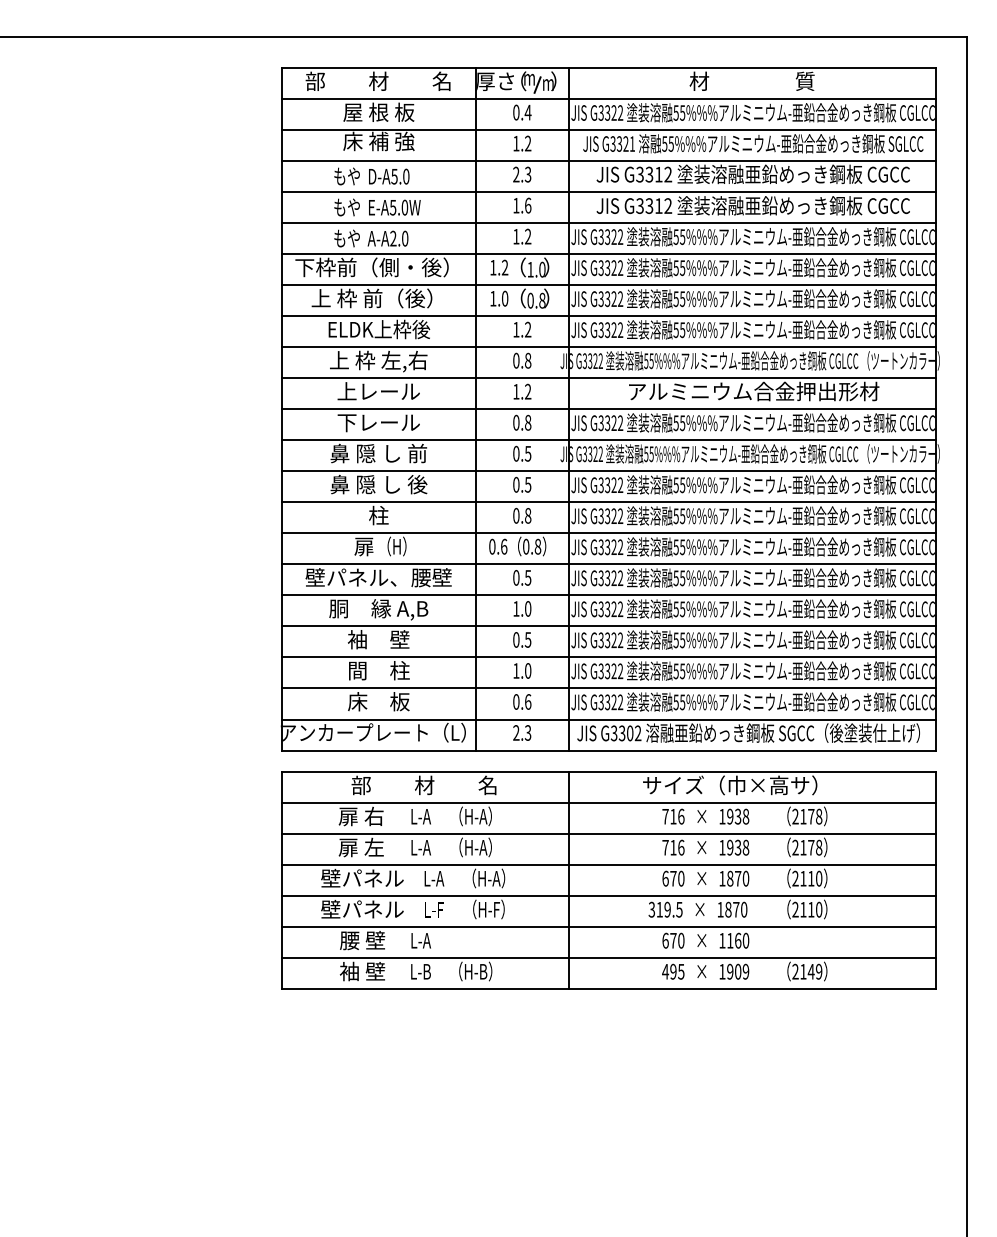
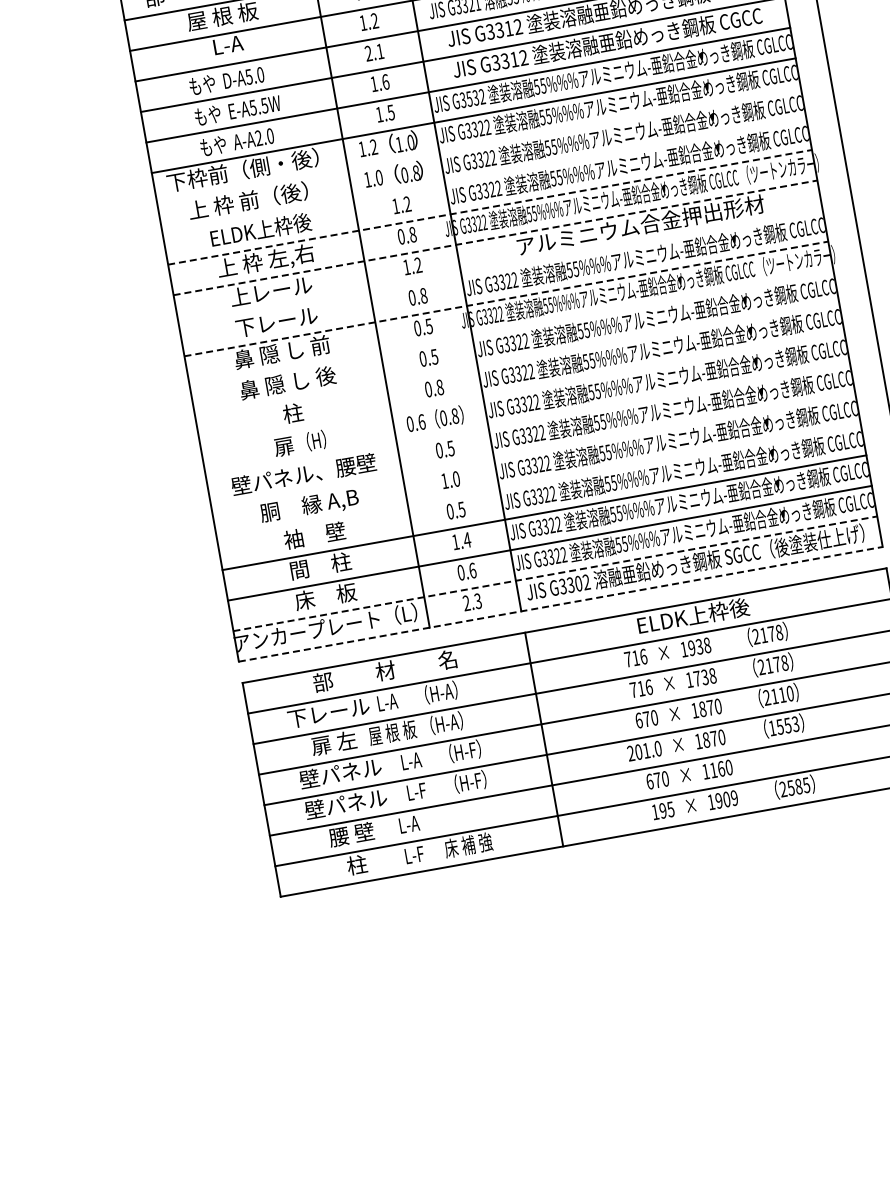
text: (378, 141) -> (227, 45), 床 補 強 -> L-A
text: (527, 174) -> (379, 51), 2.3 -> 2.1
text: (404, 207) -> (264, 105), E-A5.0W -> E-A5.5W
text: (527, 236) -> (390, 112), 1.2 -> 1.5
text: (610, 236) -> (472, 97), G3322 -> G3532
line: (608, 285) -> (478, 146), removed
line: (608, 316) -> (484, 177), removed
line: (608, 347) -> (489, 207), solid -> dashed
line: (608, 378) -> (495, 238), solid -> dashed
line: (608, 409) -> (500, 268), removed
line: (608, 440) -> (506, 299), solid -> dashed
line: (608, 471) -> (511, 329), removed
line: (608, 502) -> (516, 360), removed
line: (608, 533) -> (522, 390), removed
line: (608, 564) -> (527, 421), removed
line: (608, 595) -> (533, 451), removed
line: (608, 626) -> (538, 482), removed
text: (527, 670) -> (466, 539), 1.0 -> 1.4
line: (608, 719) -> (554, 573), solid -> dashed
line: (608, 750) -> (560, 604), solid -> dashed
text: (730, 785) -> (686, 617), サイズ（巾×高サ） -> ELDK上枠後
text: (361, 816) -> (328, 712), 扉 右 -> 下レール
text: (420, 847) -> (392, 732), L-A -> 屋 根 板
text: (730, 847) -> (697, 678), 1938 -> 1738
text: (488, 878) -> (464, 751), （H-A） -> （H-F）
text: (665, 909) -> (644, 750), 319.5 -> 201.0
text: (807, 909) -> (784, 726), 2110 -> 1553
text: (362, 971) -> (356, 865), 袖 壁 -> 柱
text: (420, 971) -> (414, 854), L-B -> L-F
text: (475, 971) -> (468, 845), （H-B） -> 床 補 強
text: (665, 971) -> (655, 811), 495 -> 195
text: (811, 971) -> (799, 786), 2149 -> 2585

